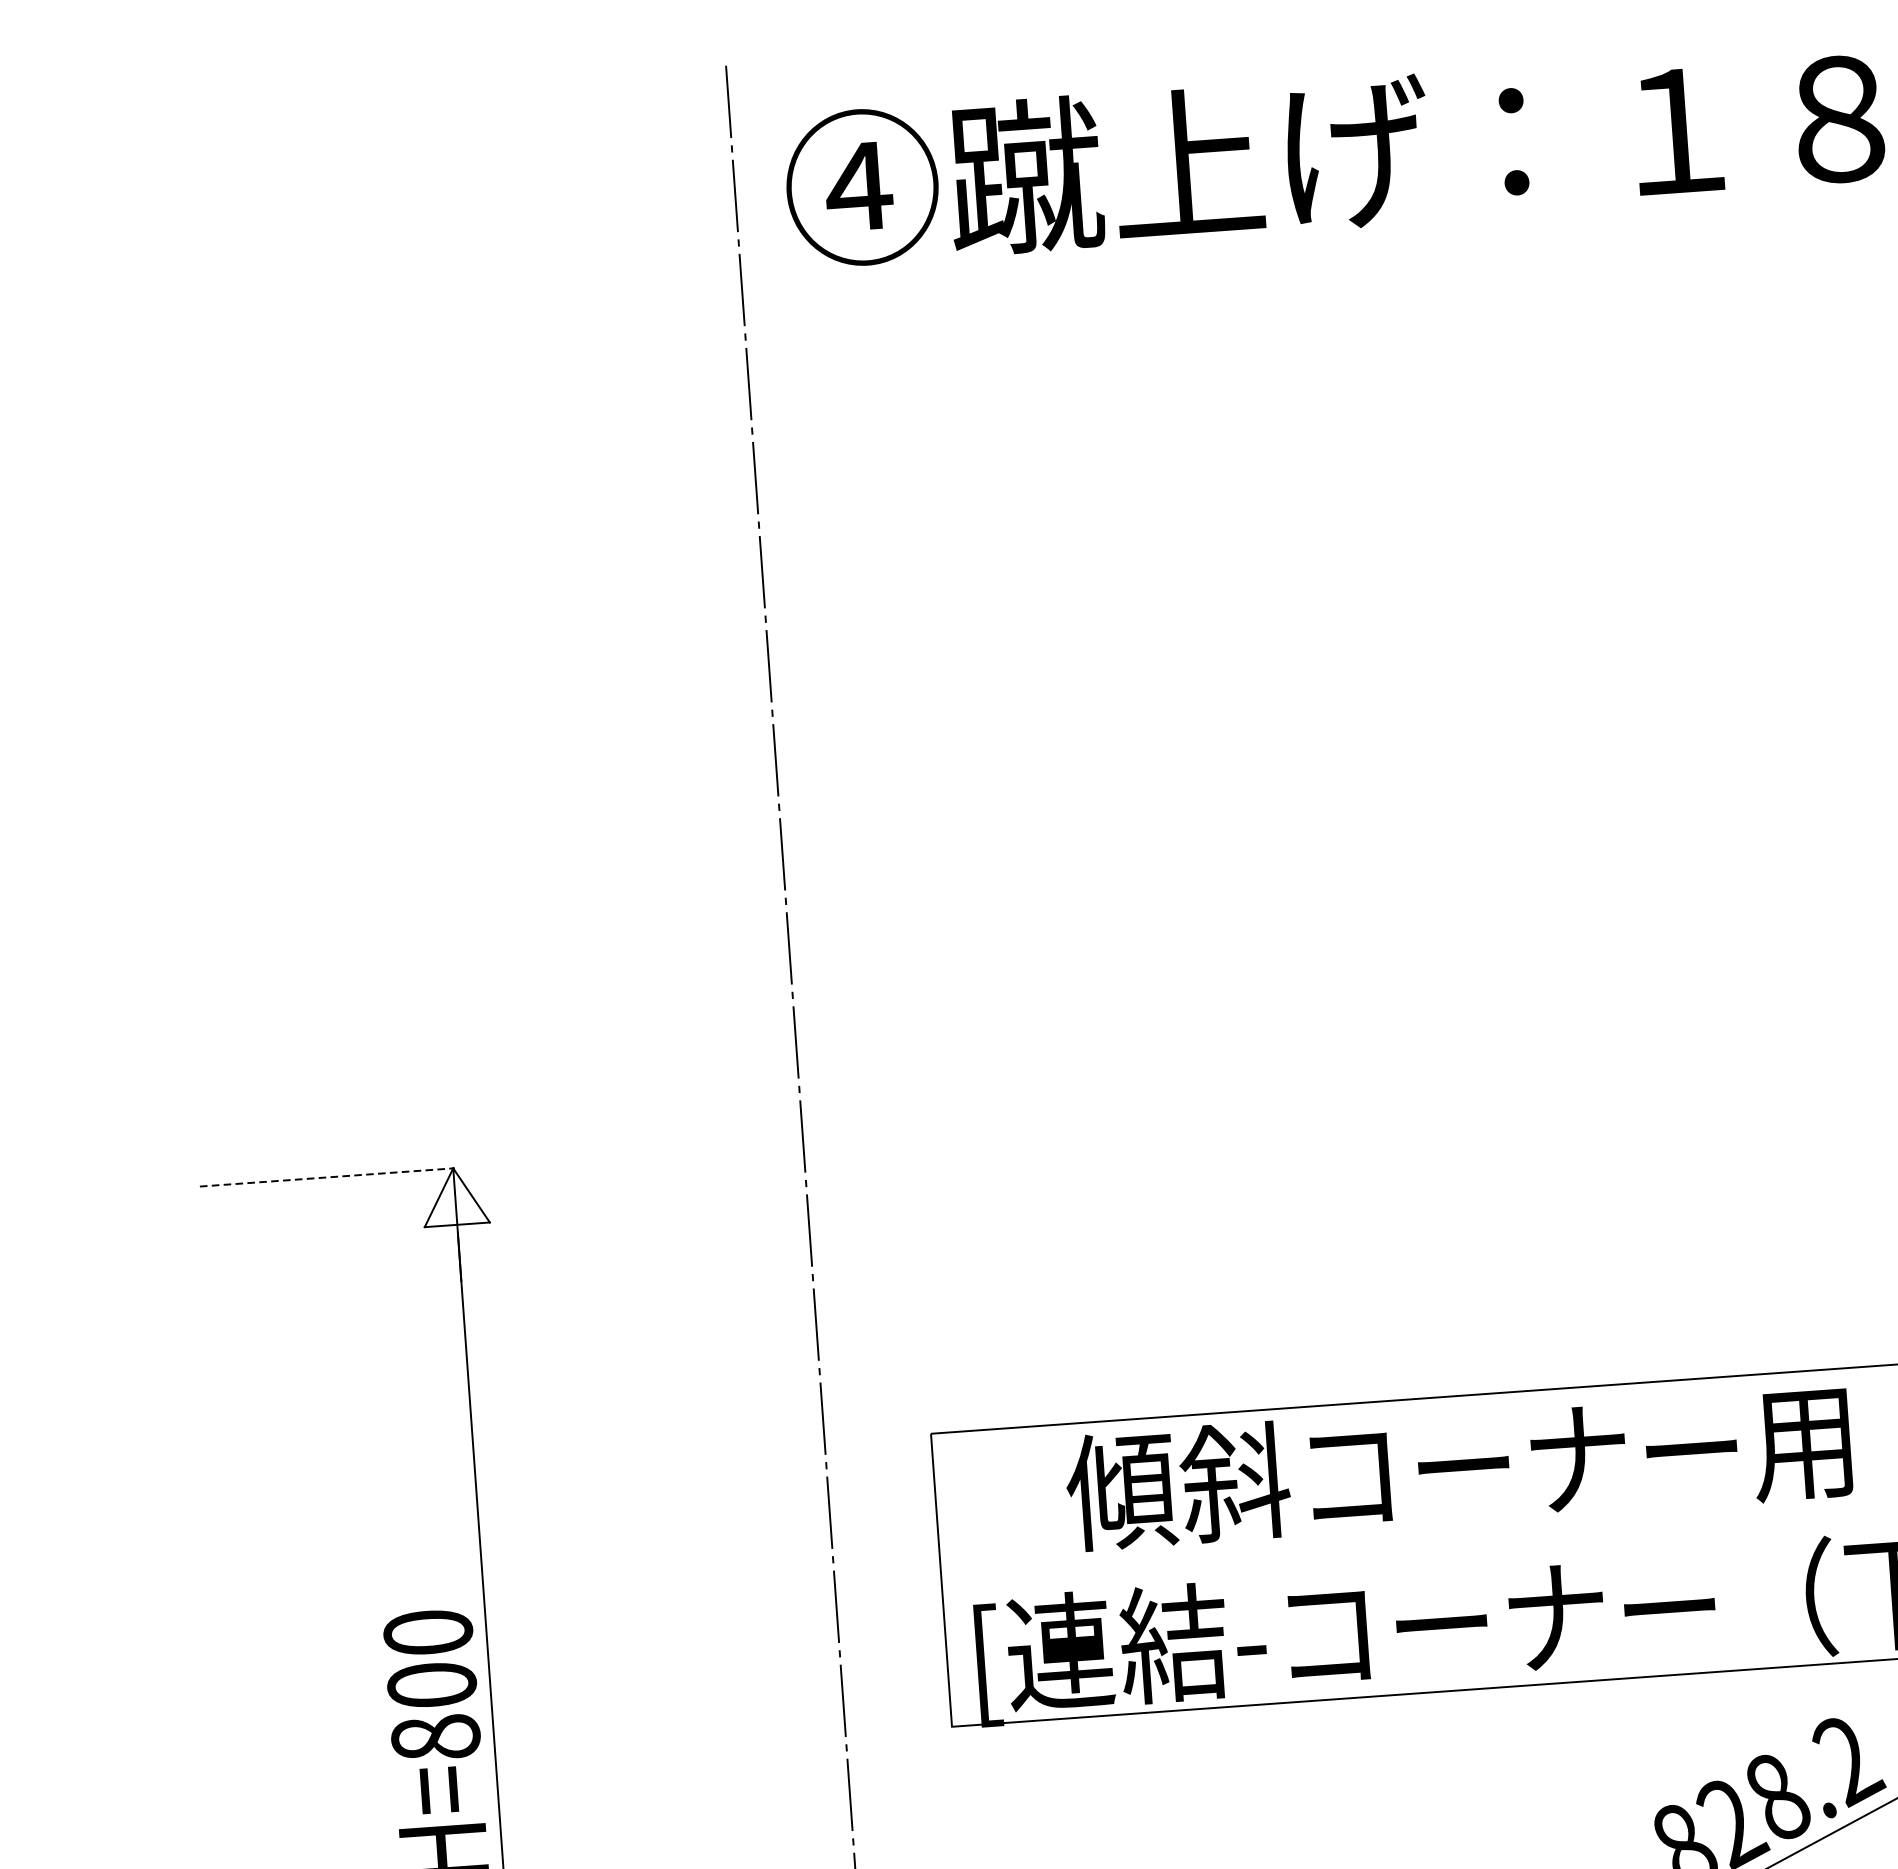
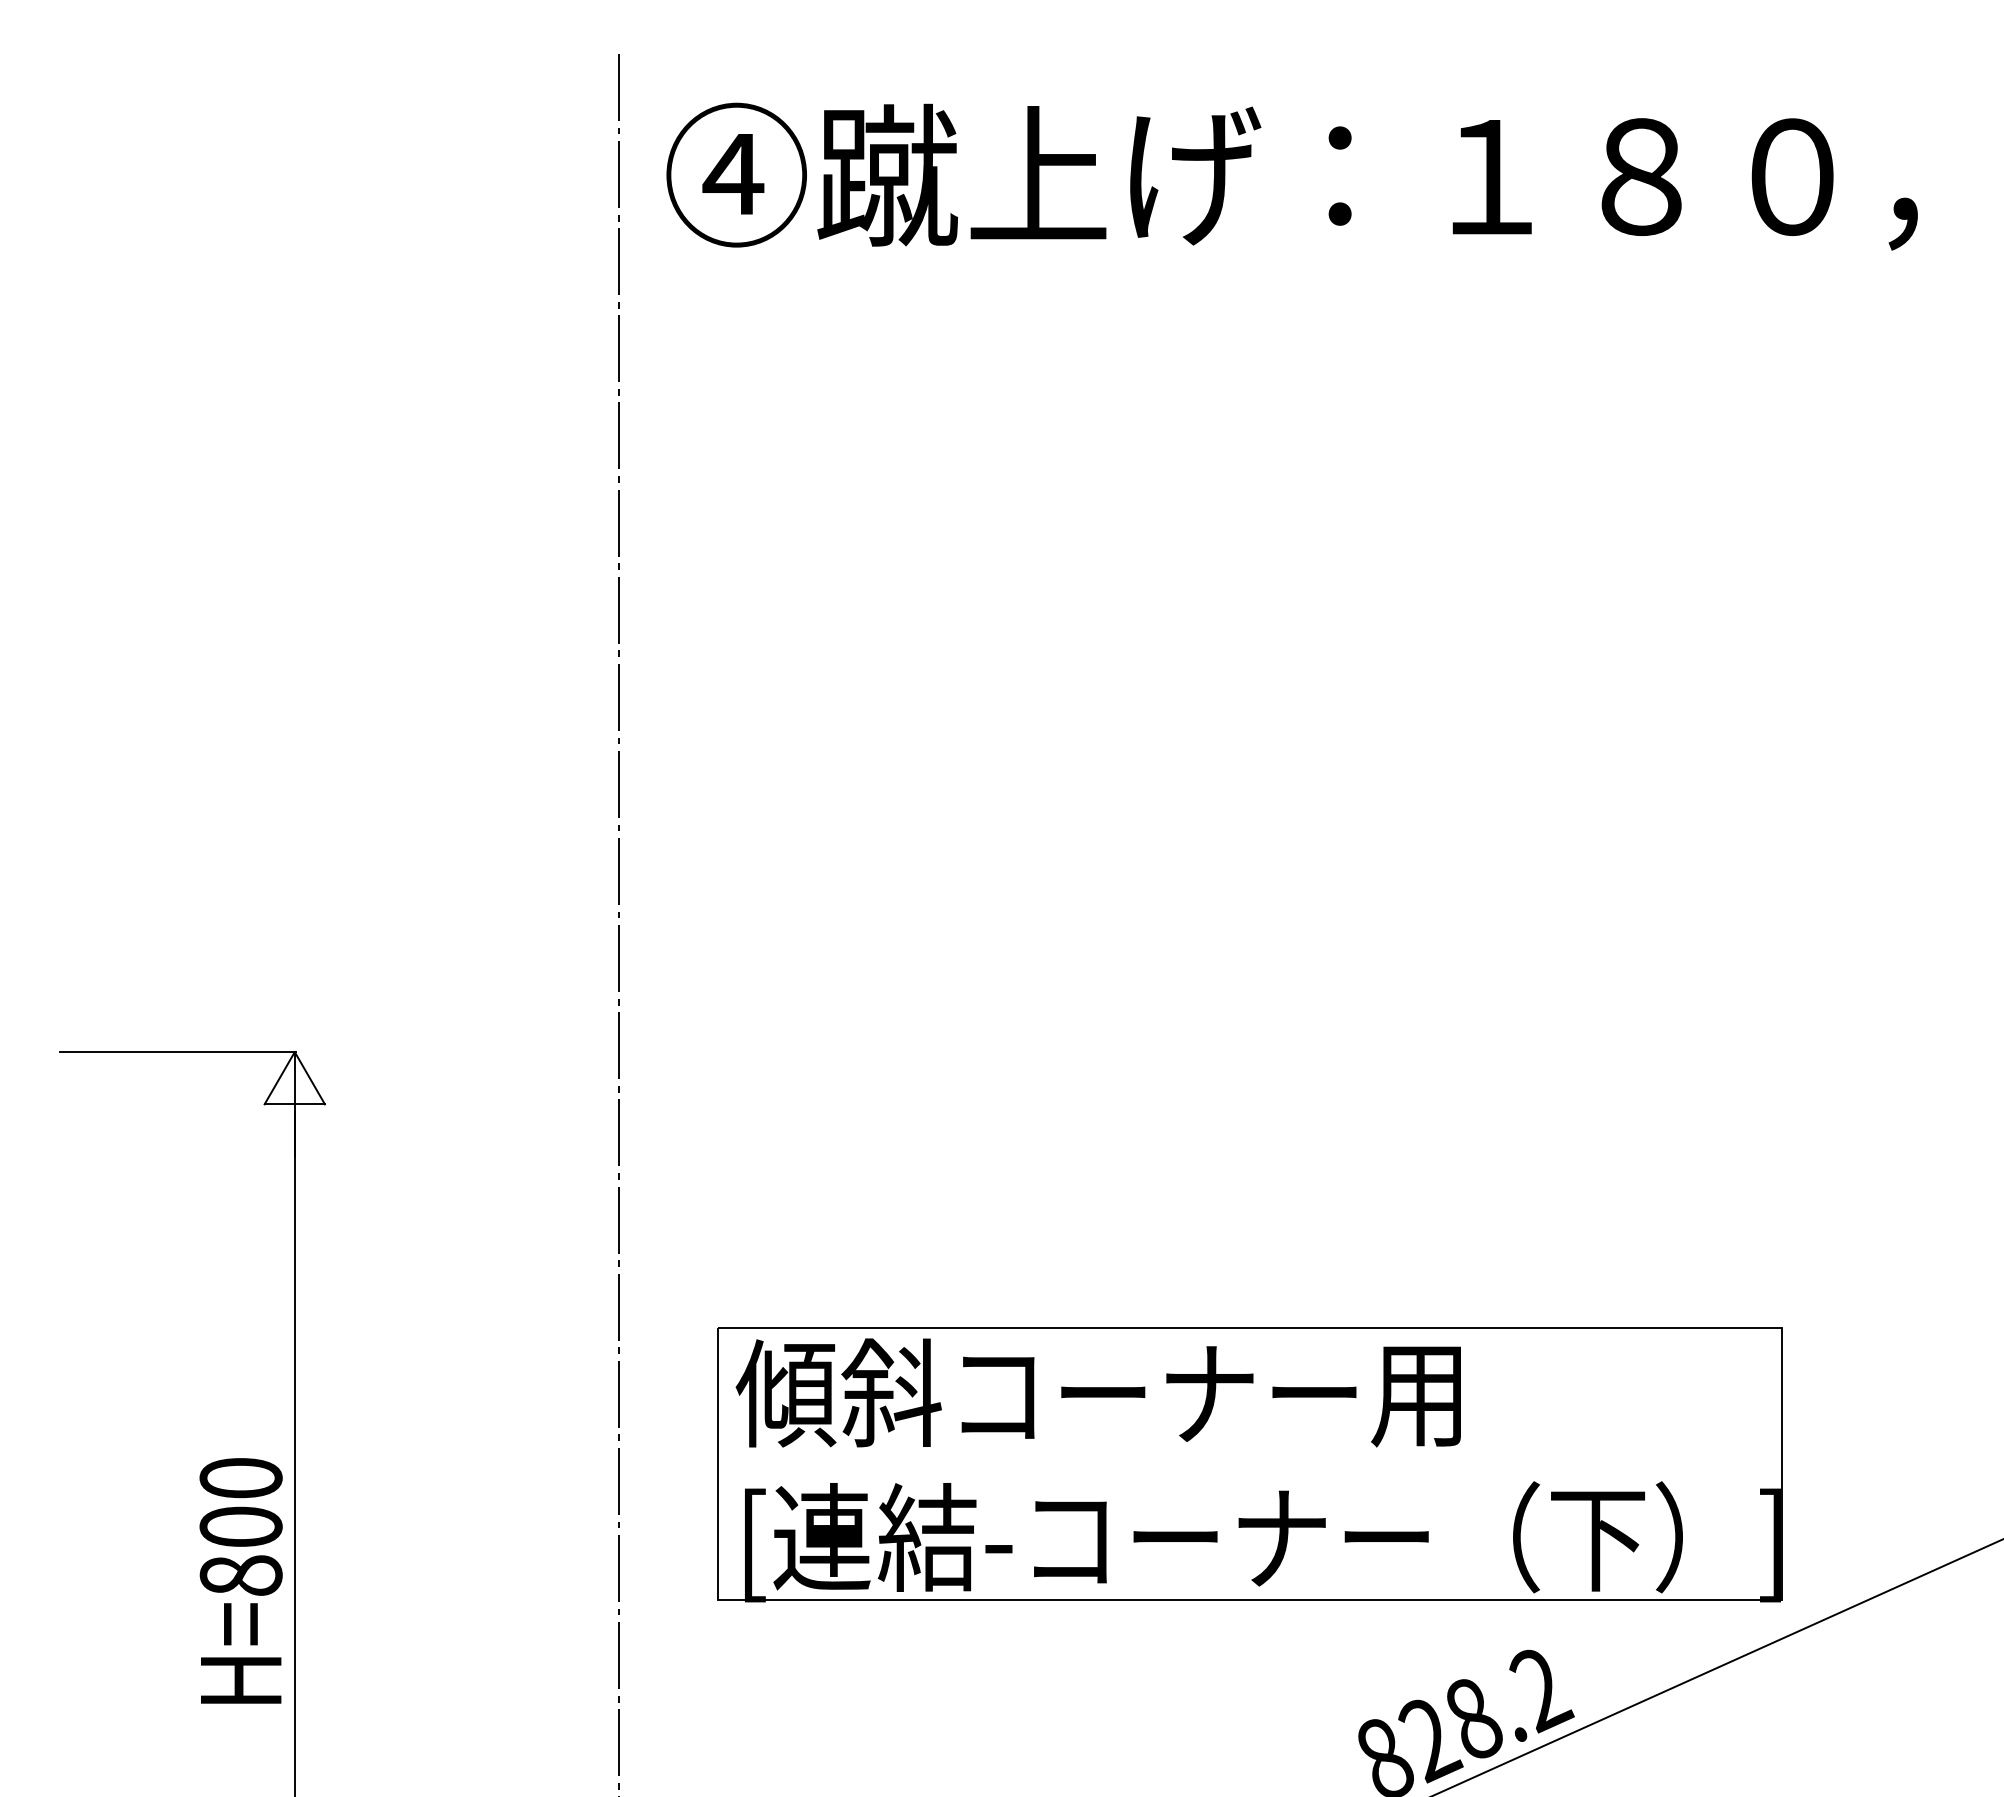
line: (327, 1177) -> (178, 1052), dashed -> solid
text: (1457, 1465) -> (1097, 1392), moved

